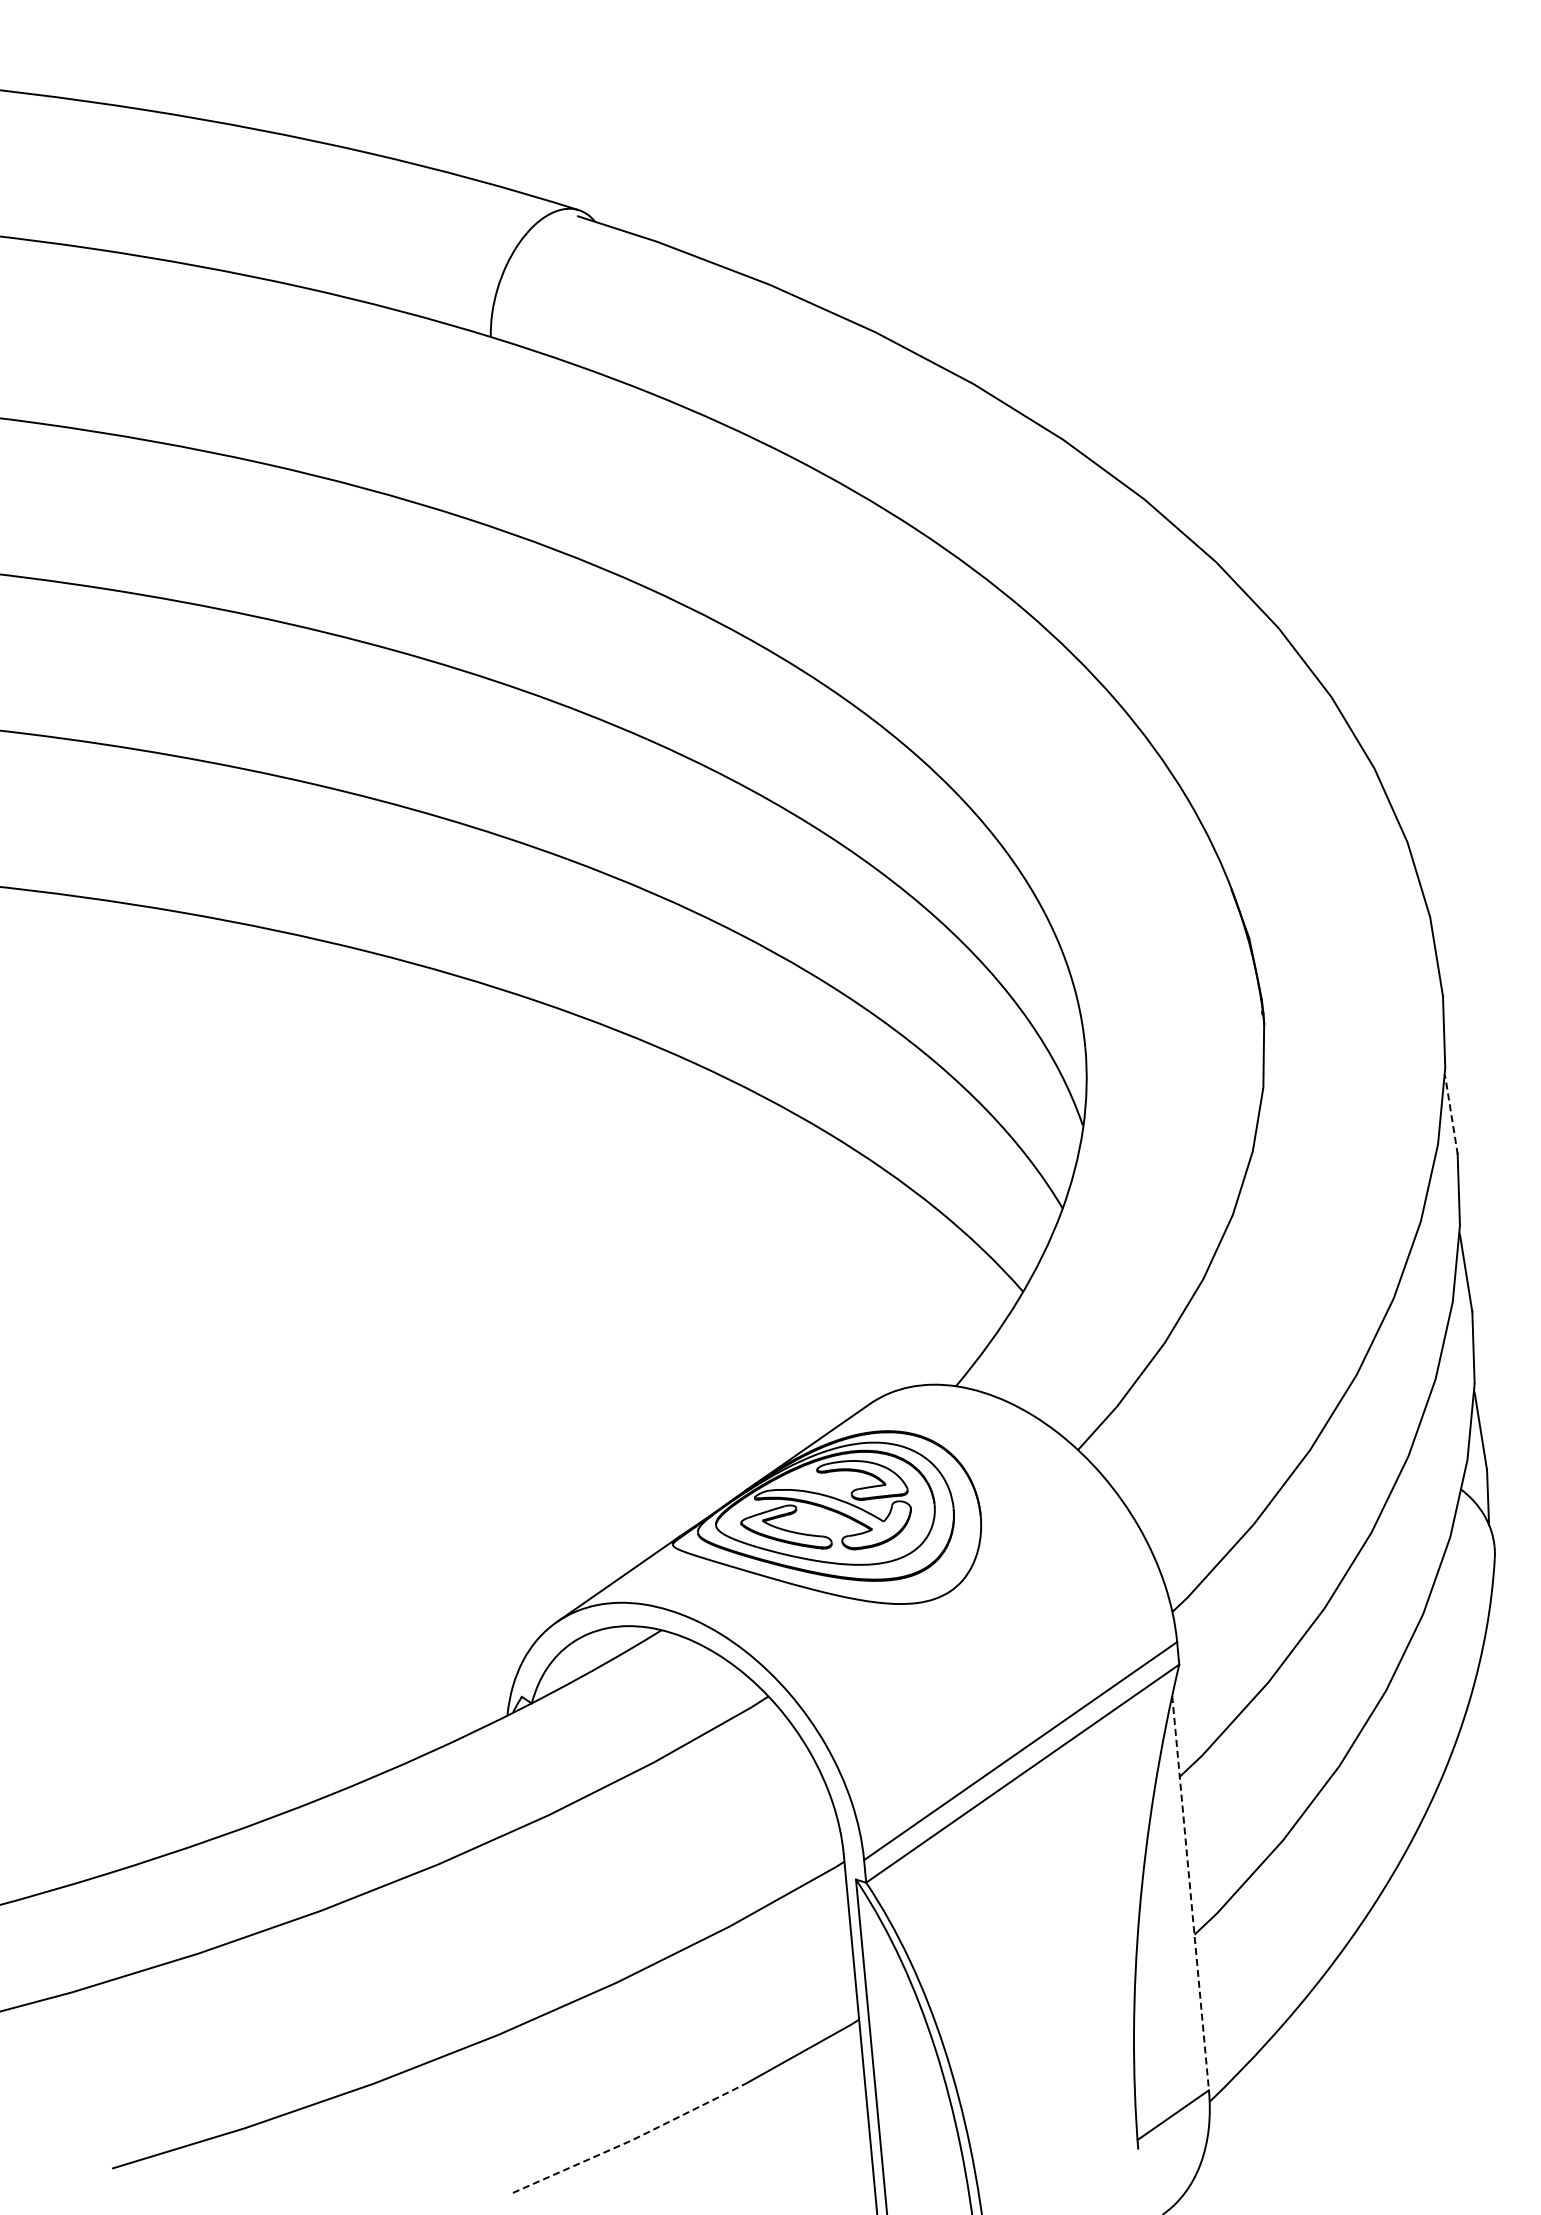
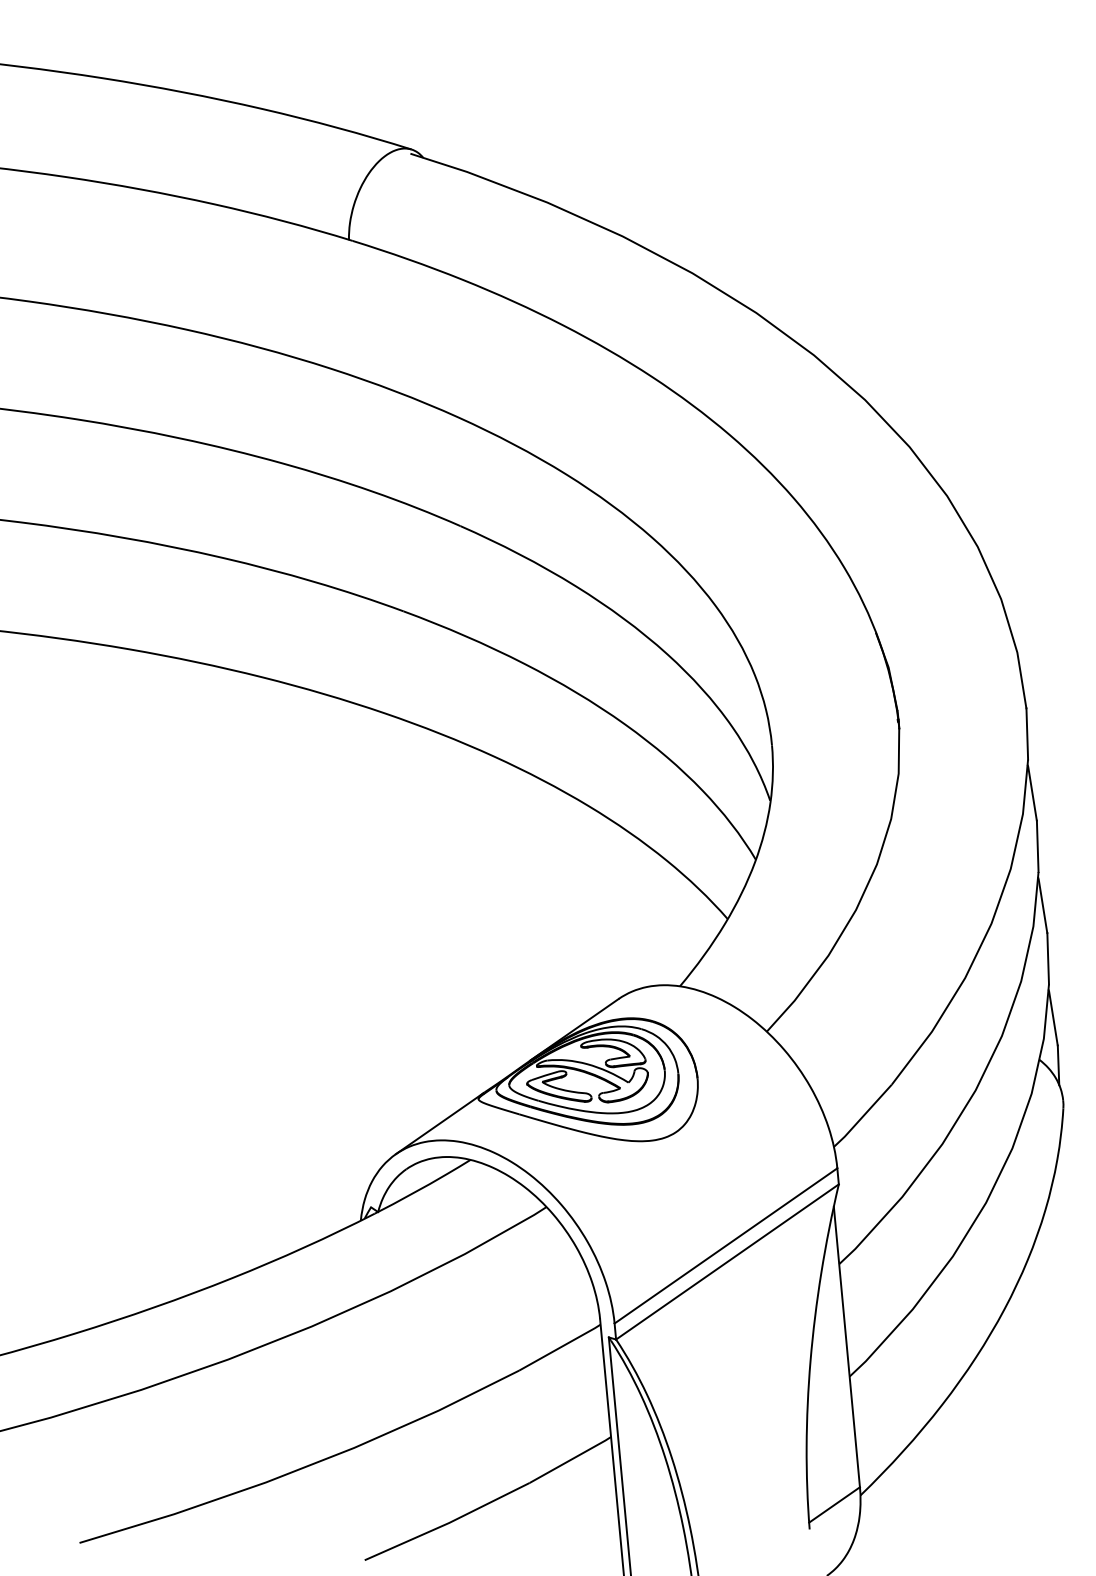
line: (1451, 1113) -> (1032, 792), dashed -> solid
line: (1190, 1893) -> (846, 1347), dashed -> solid
line: (630, 2140) -> (448, 1522), dashed -> solid

